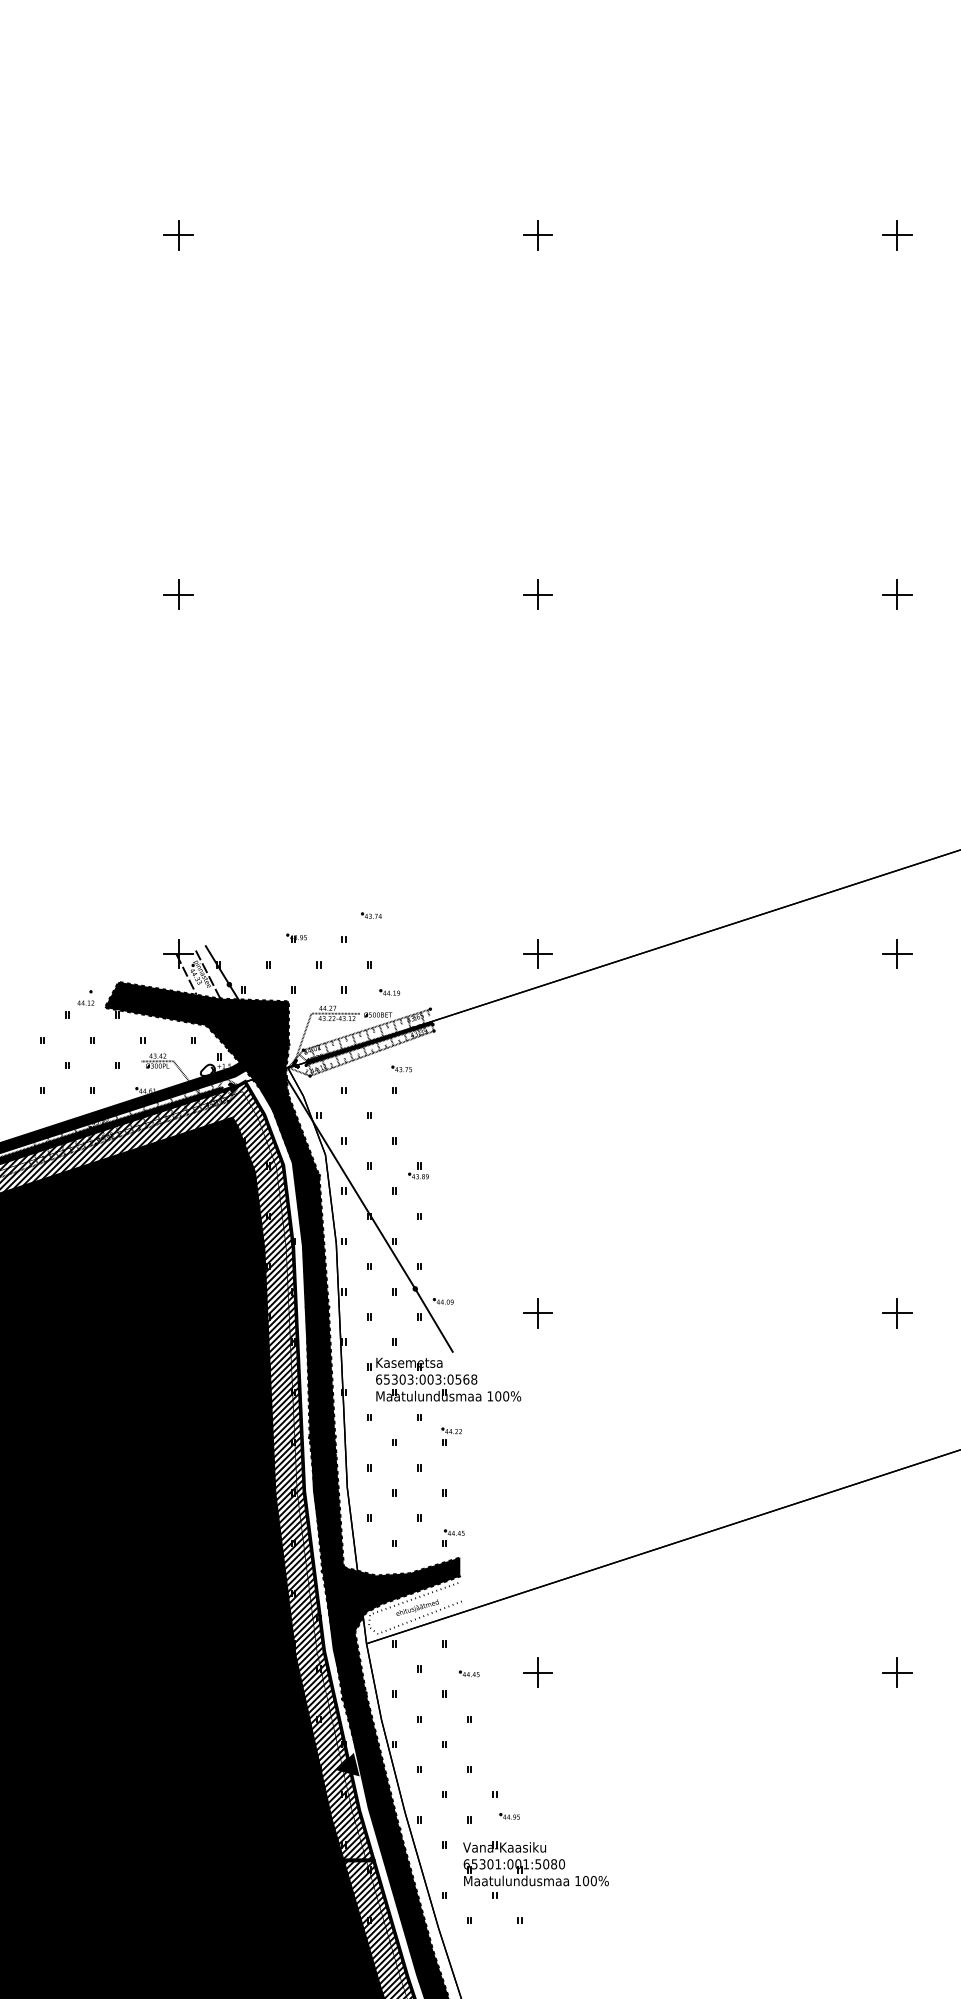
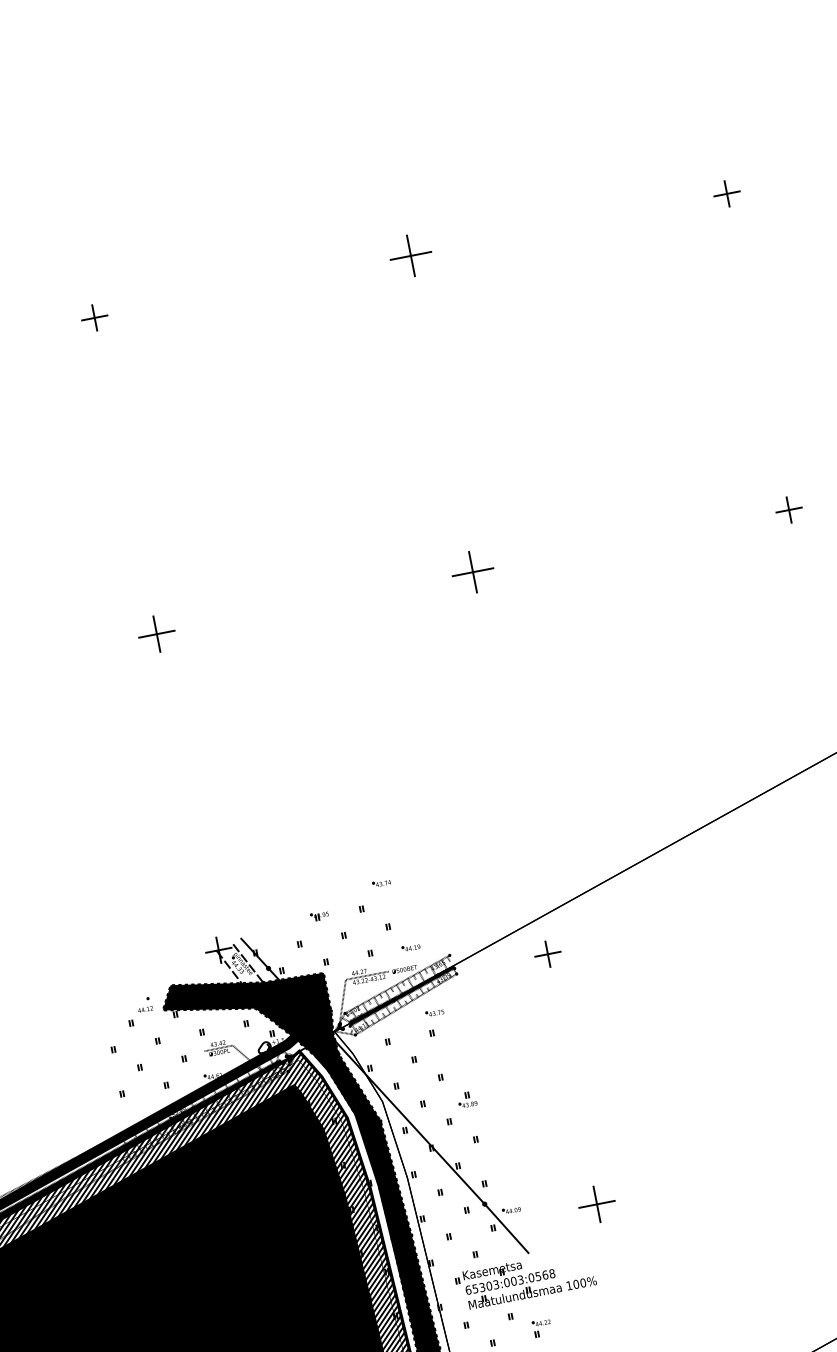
part: (537, 235) -> (410, 256), size x1.6
part: (178, 594) -> (156, 633), size x1.4
part: (537, 594) -> (472, 571), size x1.6
part: (537, 953) -> (547, 953), moved
part: (537, 1313) -> (596, 1204), size x1.4

